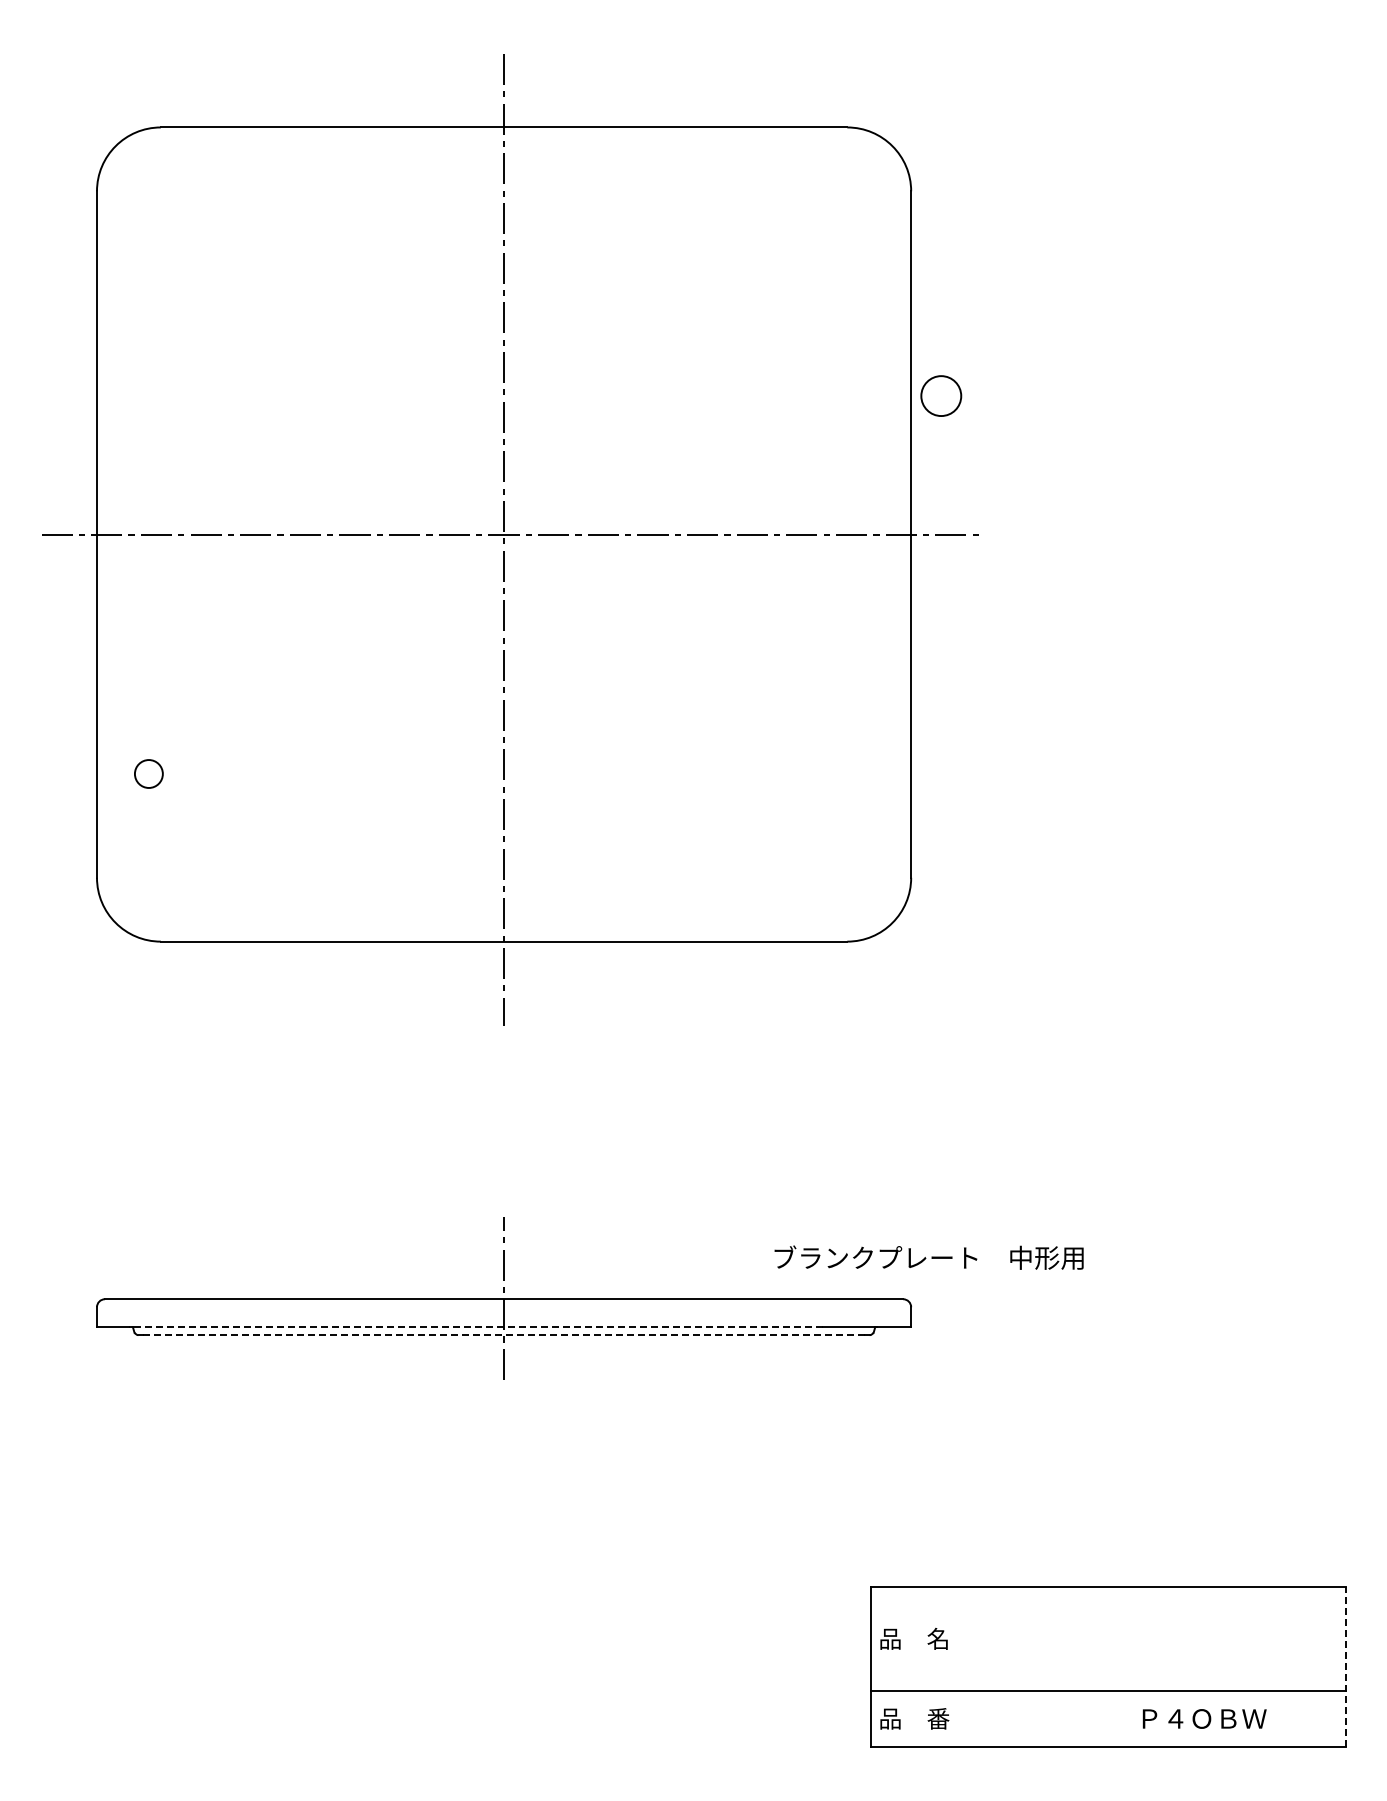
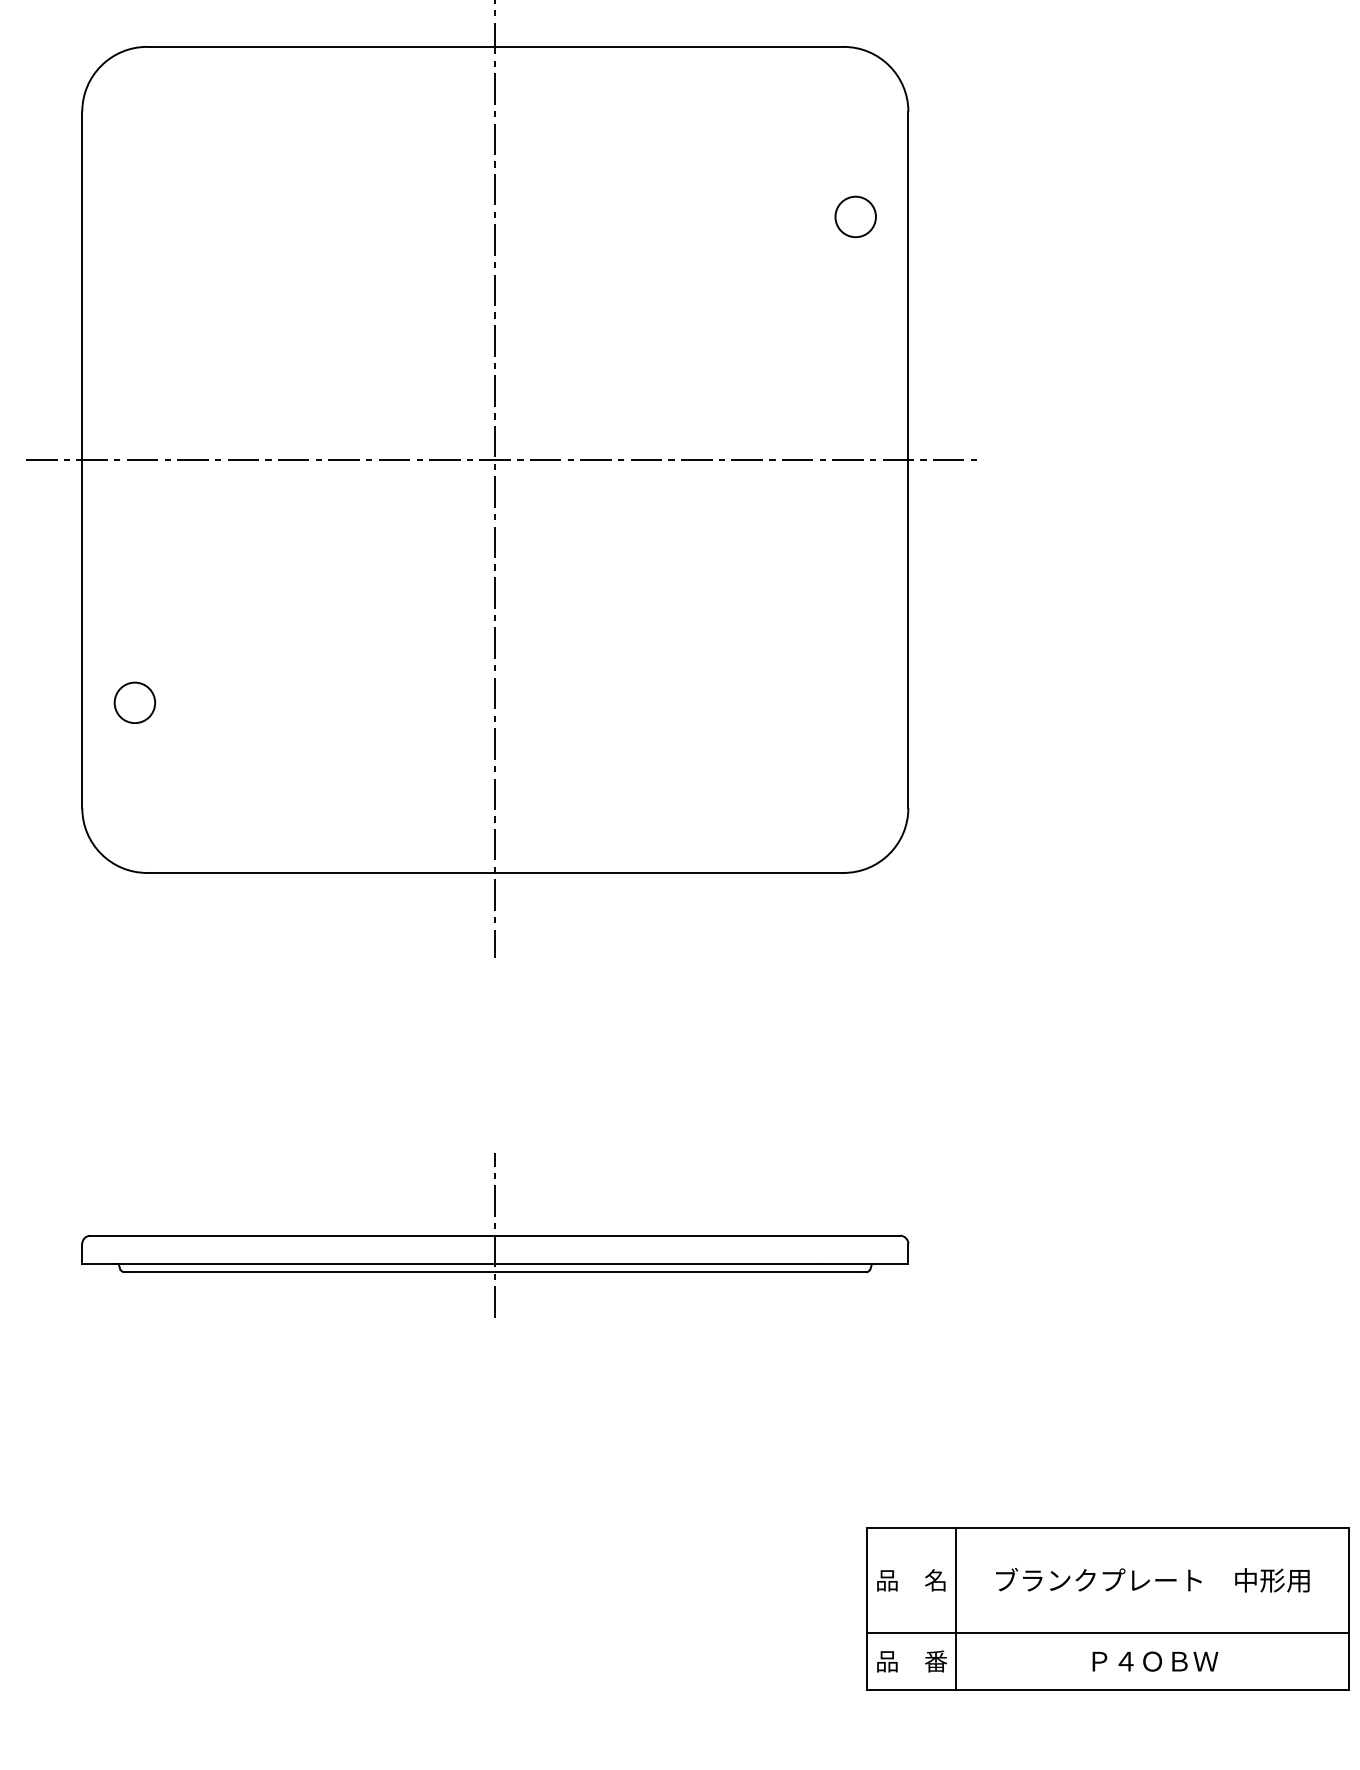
circle: (941, 395) -> (855, 216), moved
circle: (148, 773) -> (134, 702), size x1.43
text: (928, 1257) -> (1152, 1579), moved
line: (475, 1327) -> (466, 1264), dashed -> solid
line: (504, 1335) -> (495, 1272), dashed -> solid
line: (958, 1666) -> (956, 1608), added
line: (1345, 1667) -> (1349, 1609), dashed -> solid
text: (1204, 1718) -> (1155, 1661), moved

